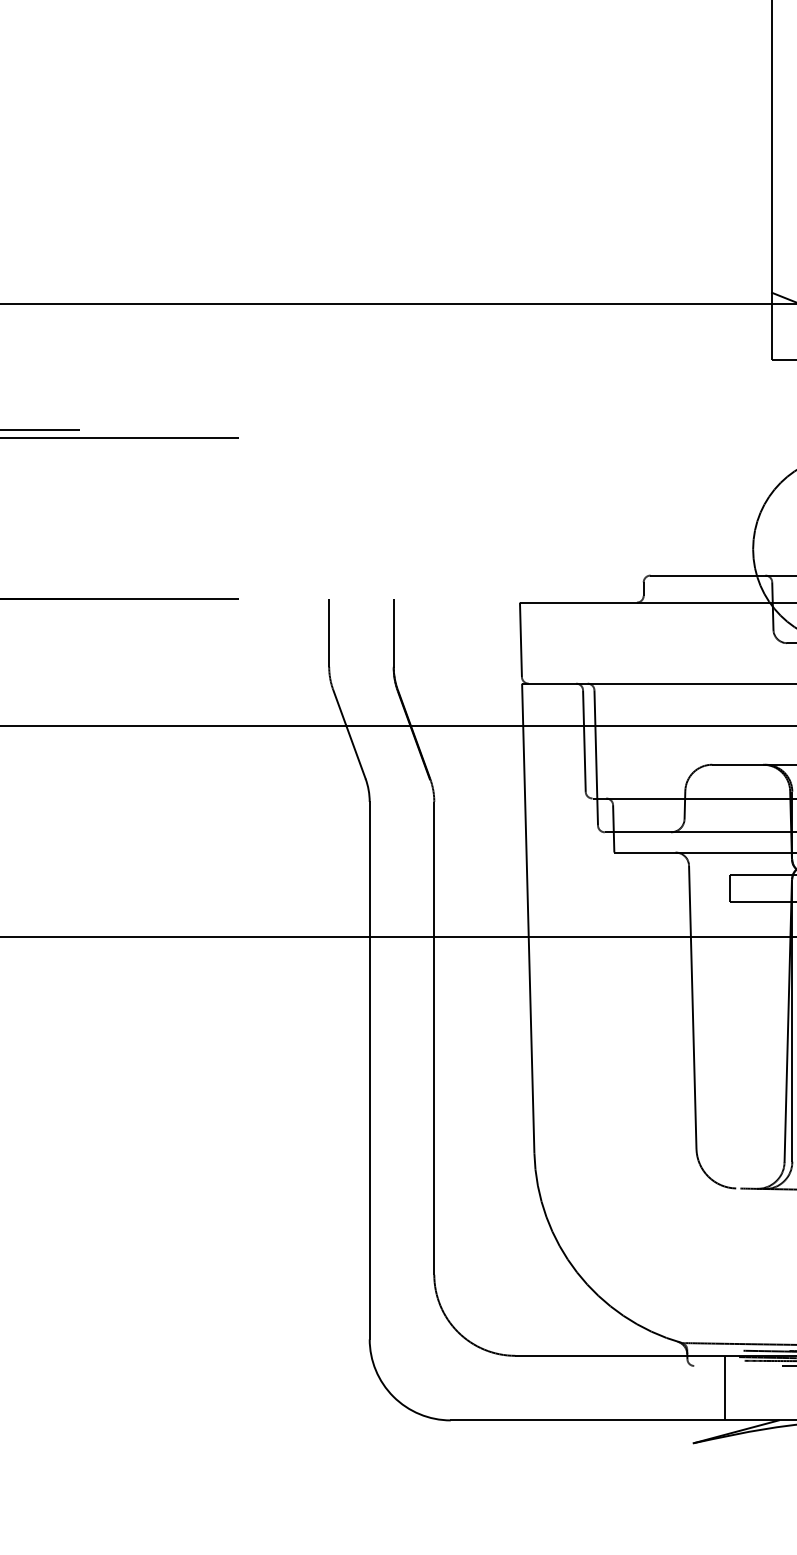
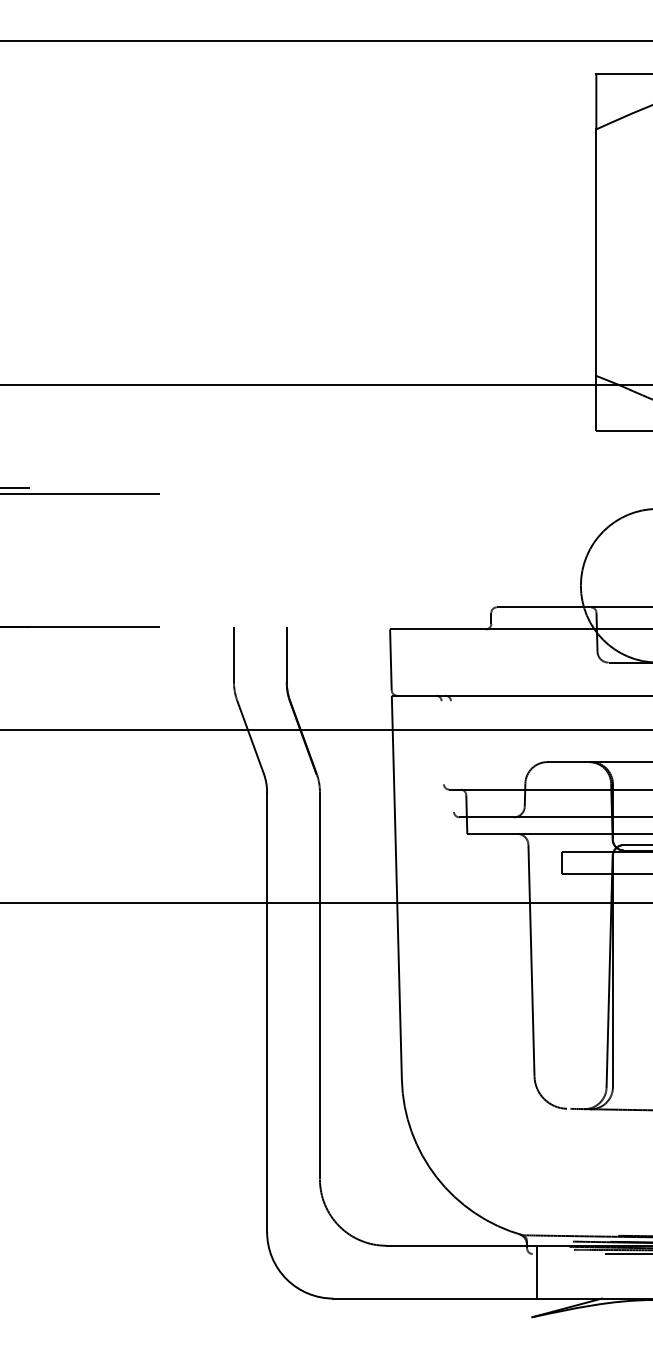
line: (584, 740) -> (442, 742), removed
line: (596, 757) -> (452, 756), removed
line: (724, 1387) -> (536, 1271), moved

